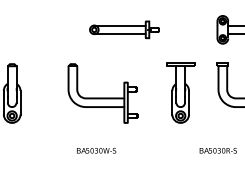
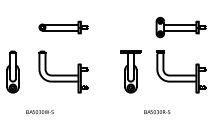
part: (124, 29) -> (63, 27), moved
part: (102, 92) -> (63, 71), moved
text: (95, 151) -> (39, 112), moved

